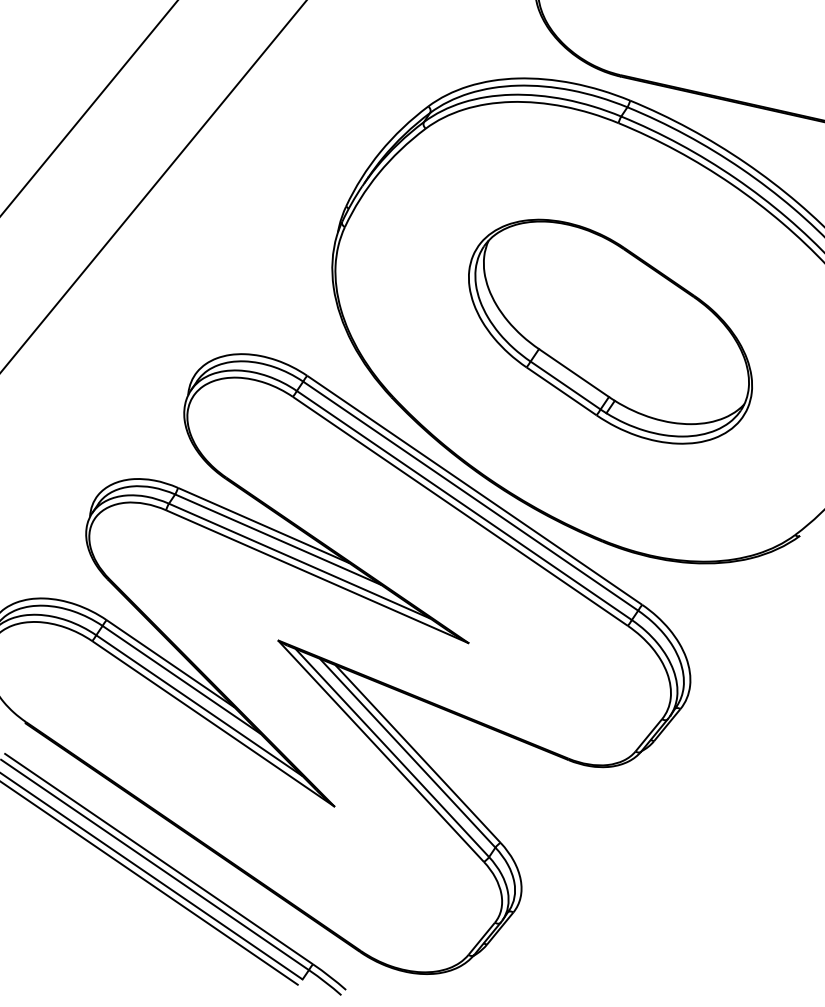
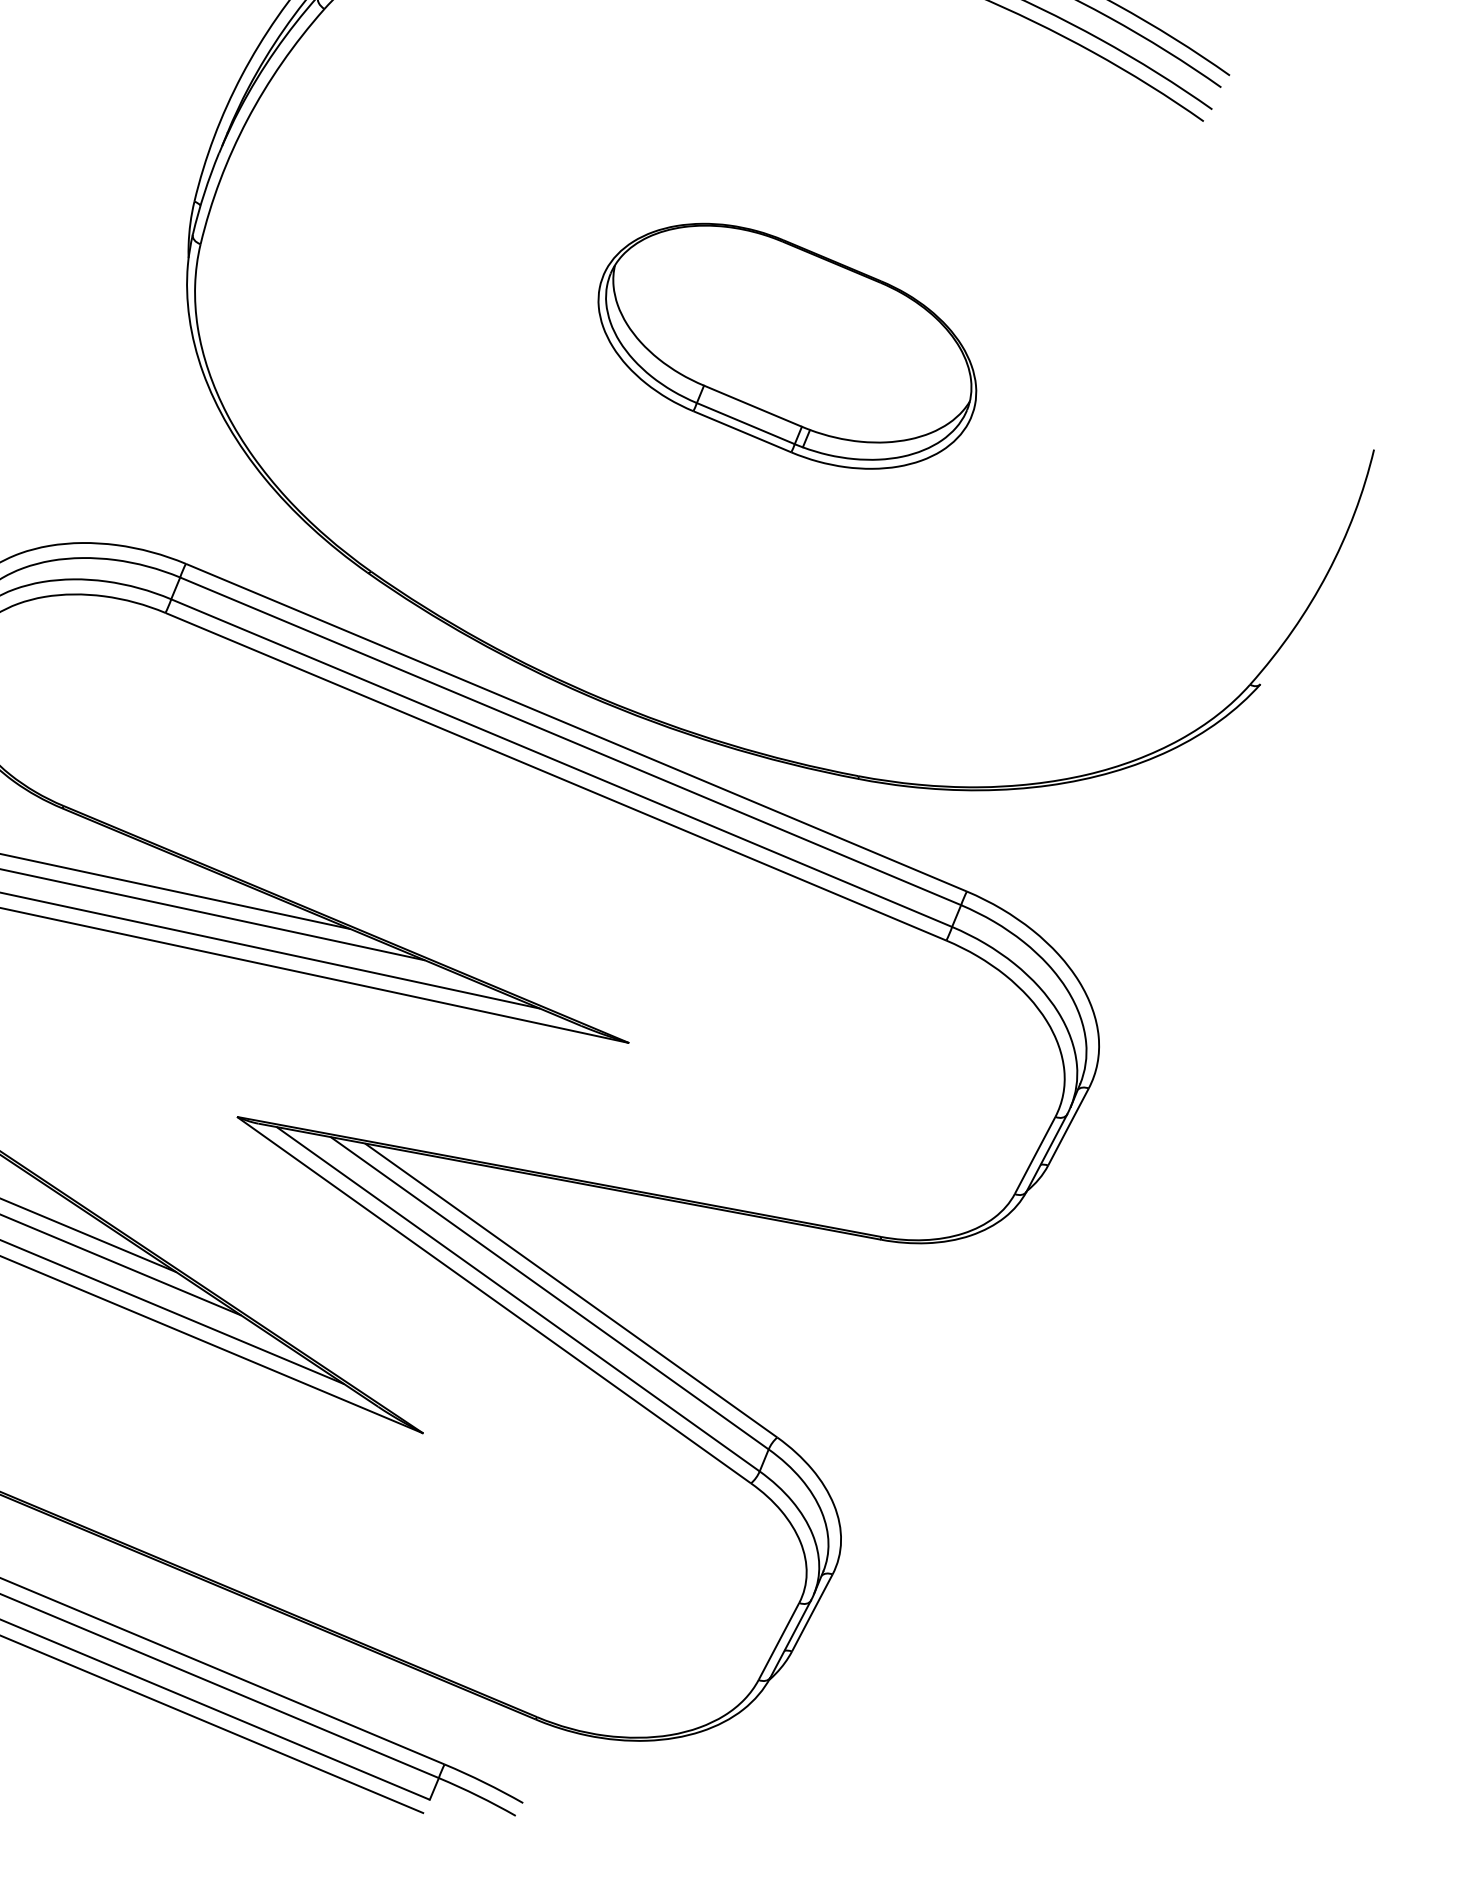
part: (610, 331) -> (787, 346), size x0.6

